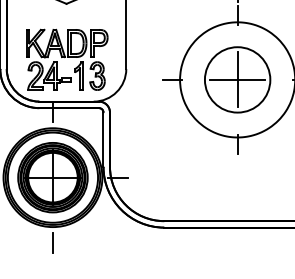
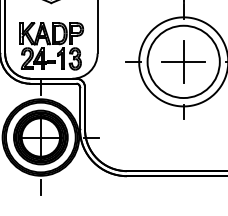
circle: (237, 79) -> (183, 61), size x1.43

